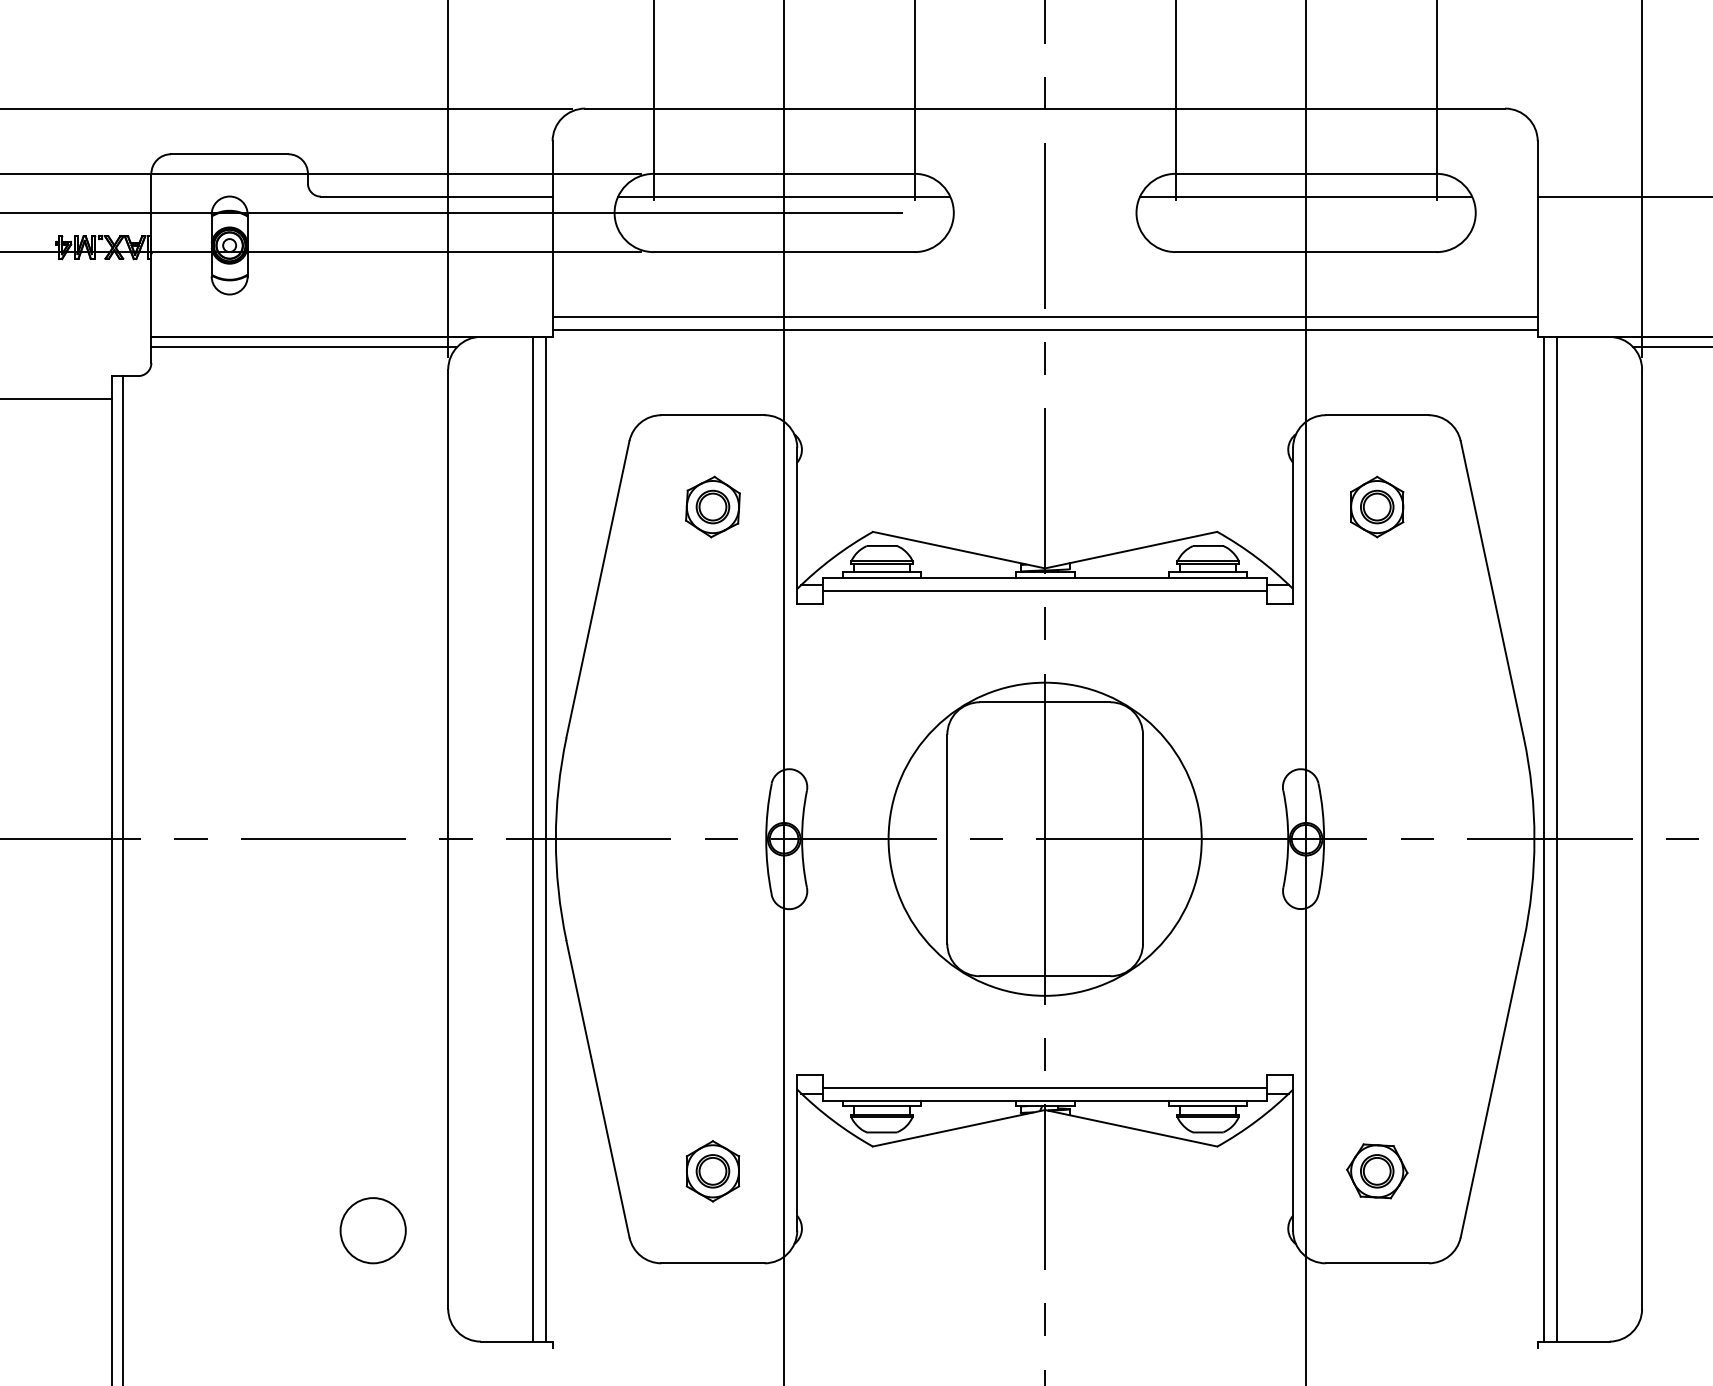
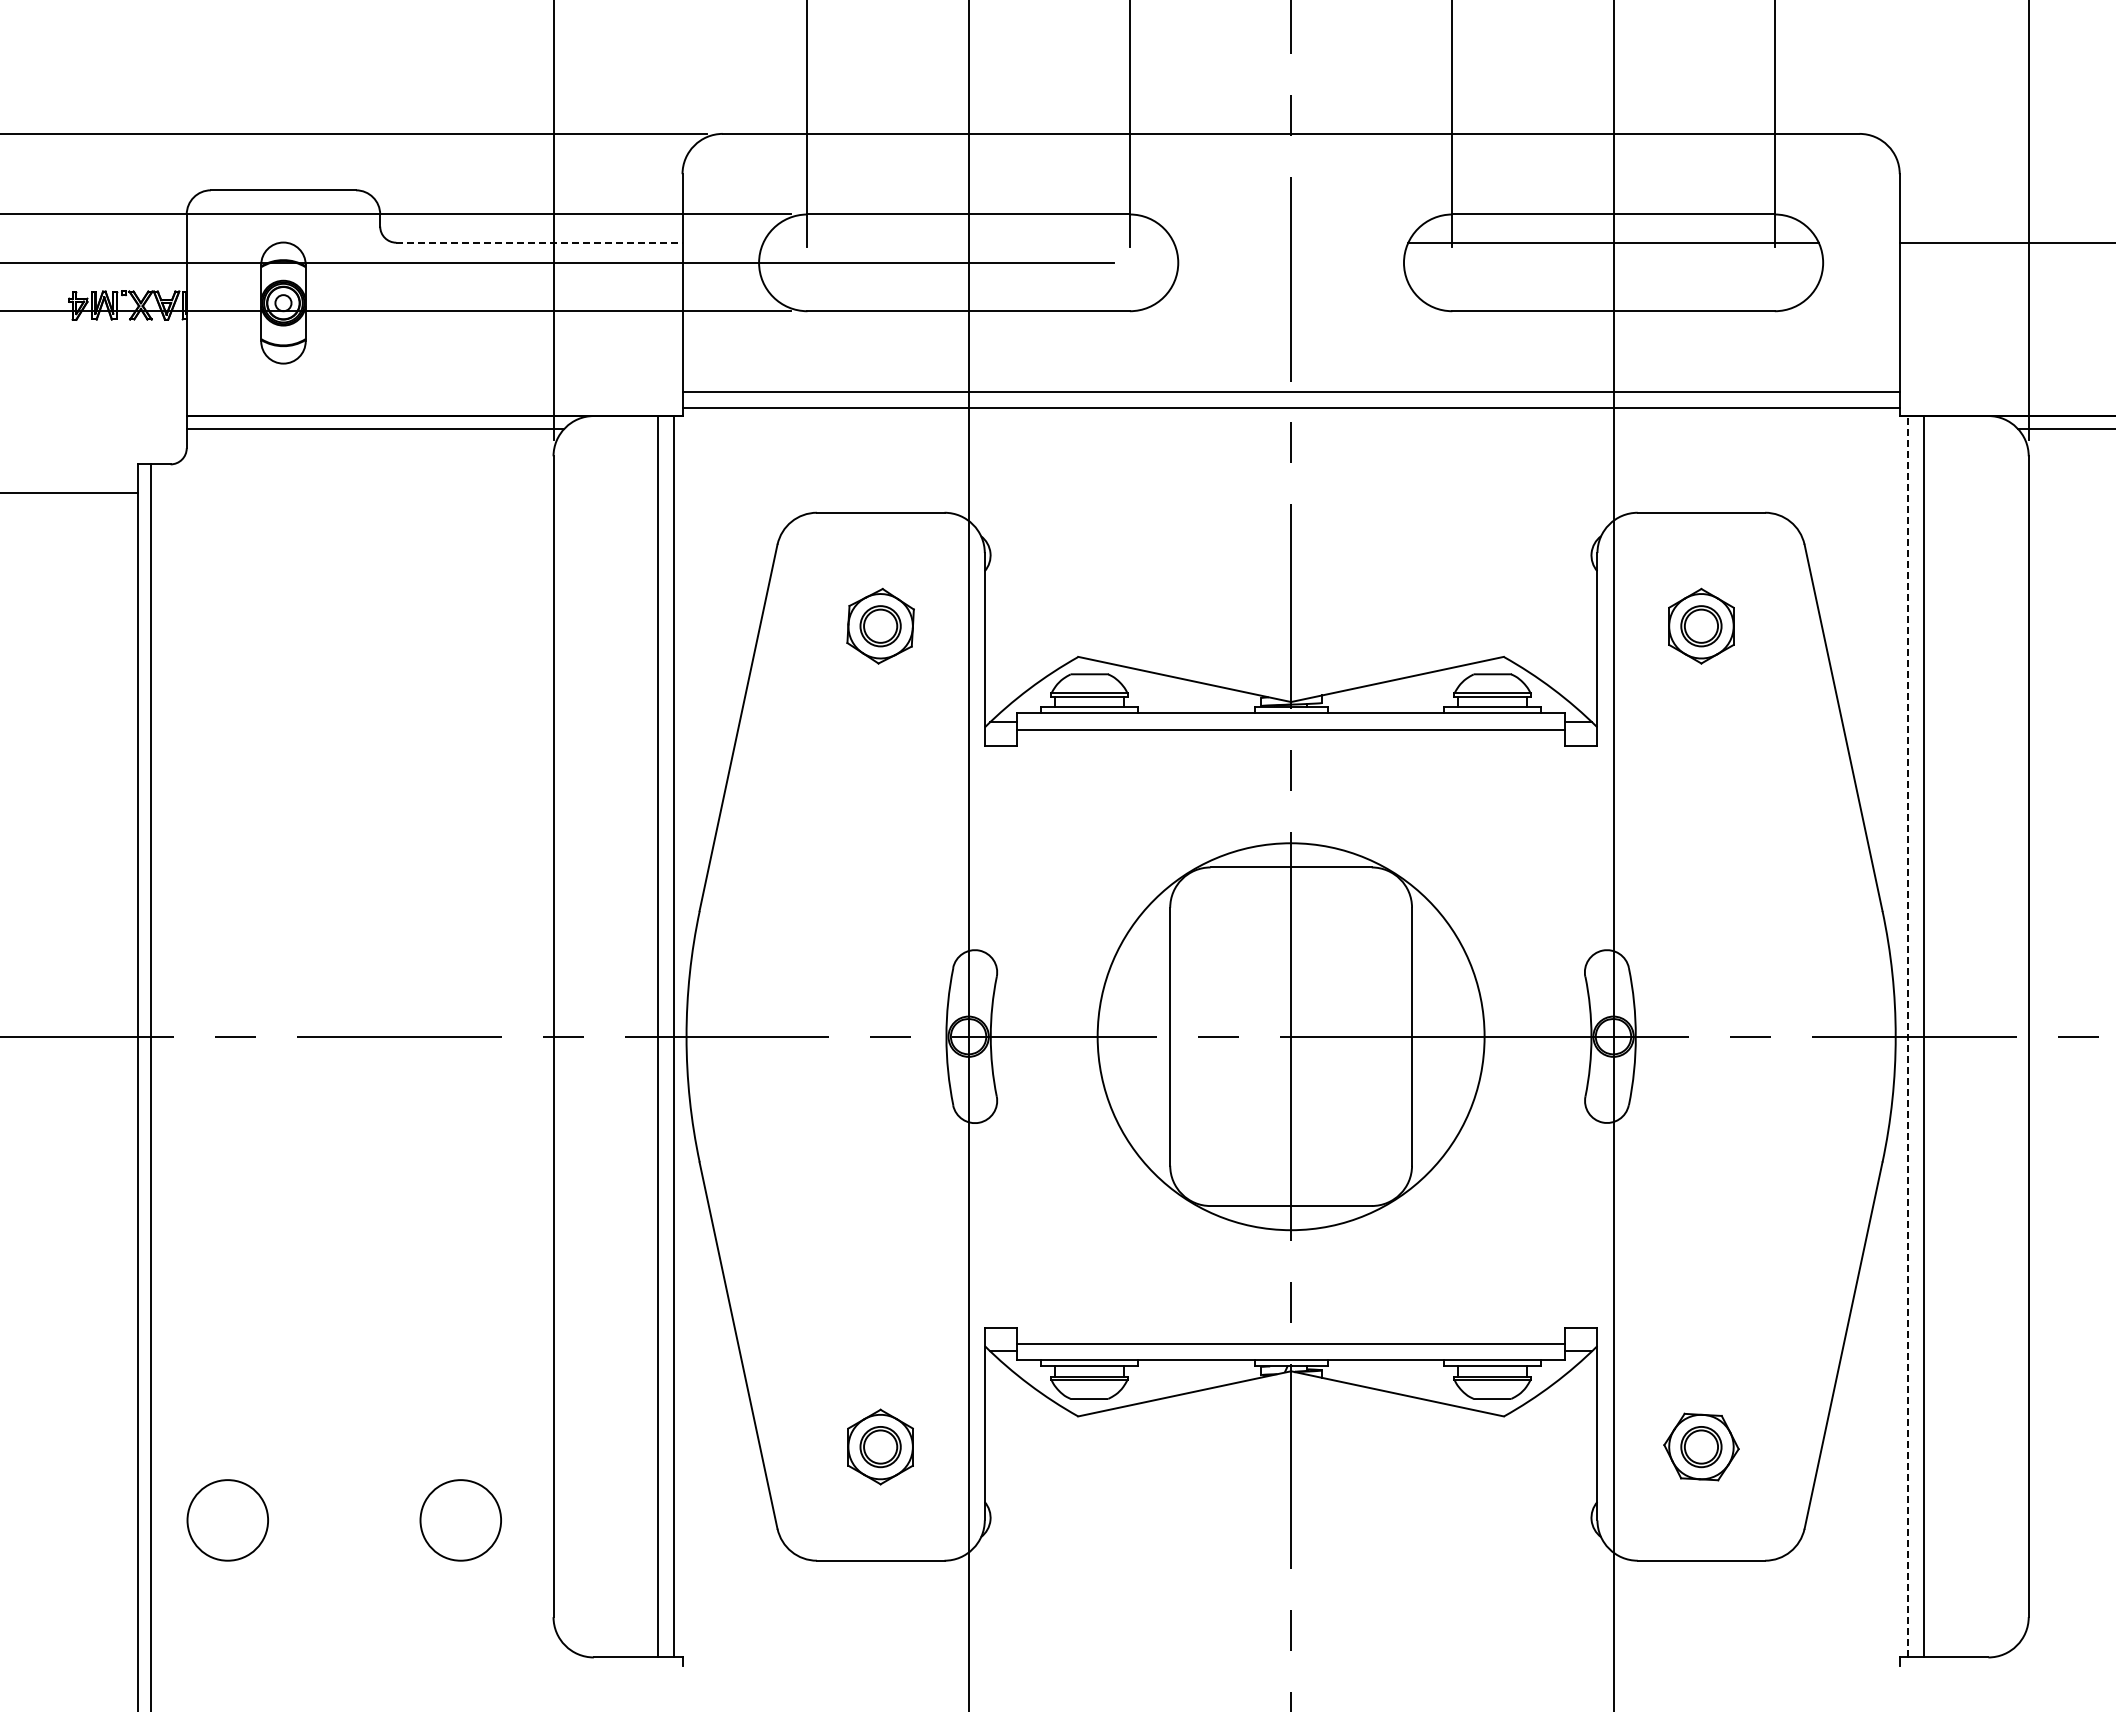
line: (436, 196) -> (539, 242), solid -> dashed
line: (784, 196) -> (968, 242), removed
line: (1544, 839) -> (1907, 1036), solid -> dashed
circle: (184, 1230) -> (227, 1520), added

